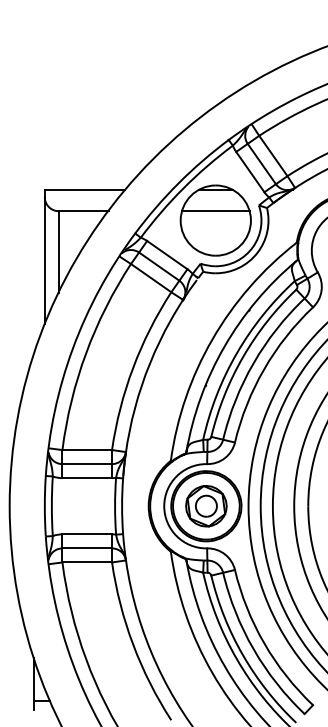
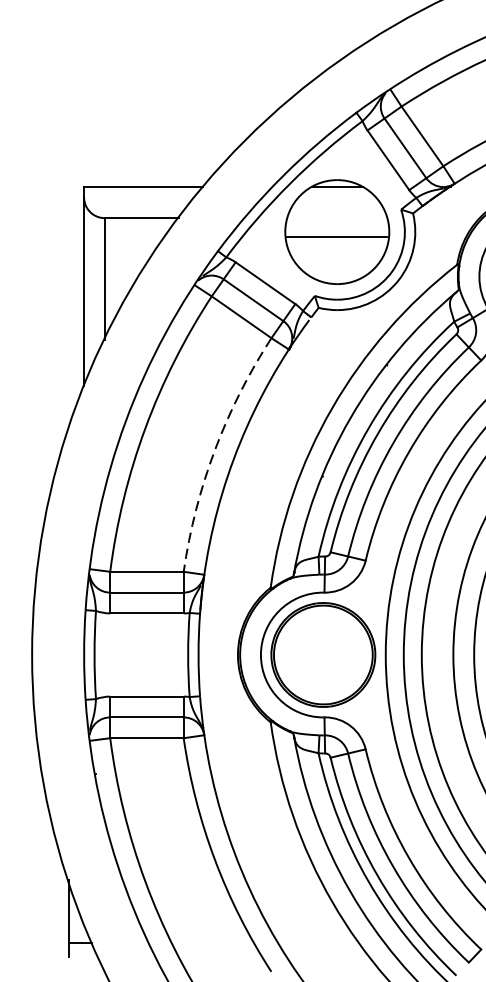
line: (215, 211) -> (336, 237), moved
arc: (133, 367) -> (215, 449), solid -> dashed
part: (206, 506) -> (323, 655), removed

